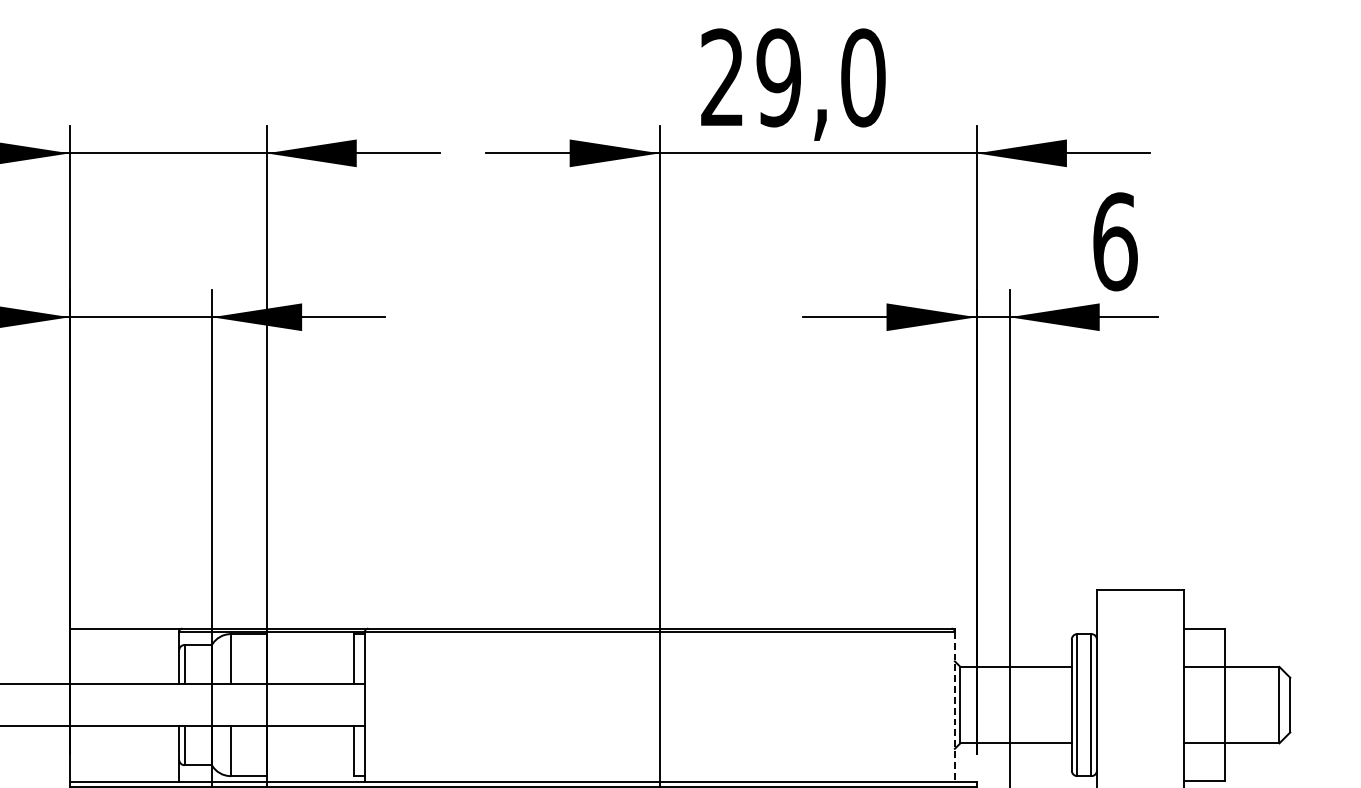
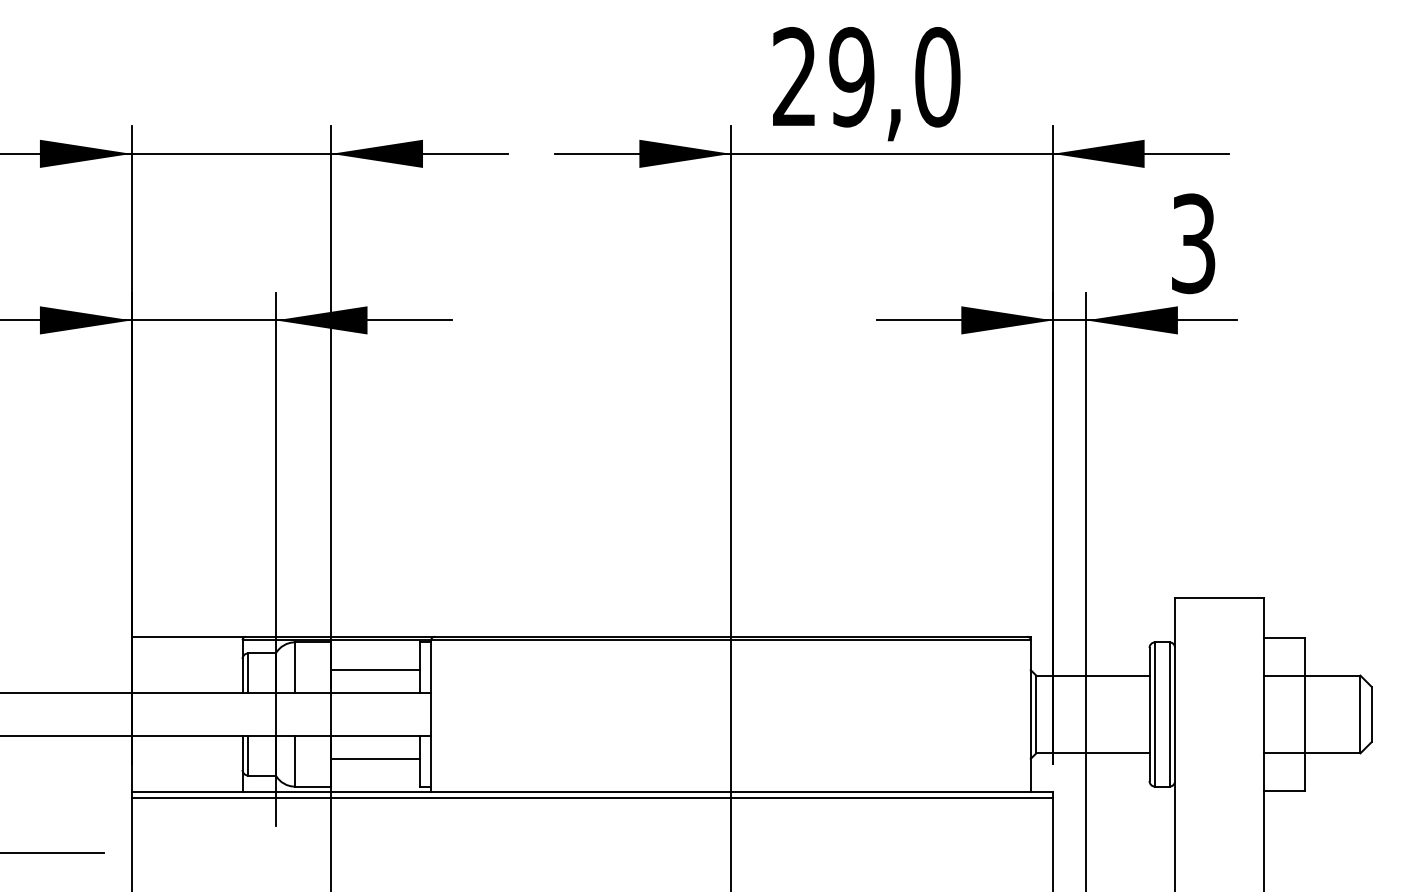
text: (1115, 241) -> (1193, 243), 6 -> 3
line: (309, 661) -> (375, 670), added
line: (954, 707) -> (1030, 716), dashed -> solid
line: (309, 748) -> (375, 758), added

